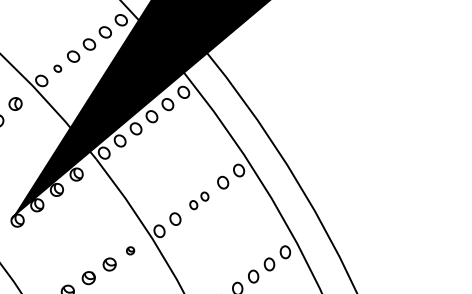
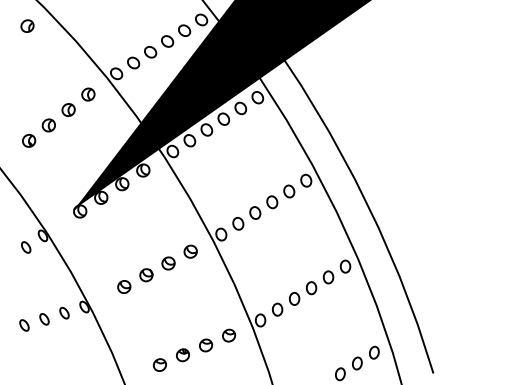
part: (57, 68) -> (133, 62), size x1.67
part: (198, 200) -> (263, 207), size x1.43
part: (130, 250) -> (190, 251), size x1.67

